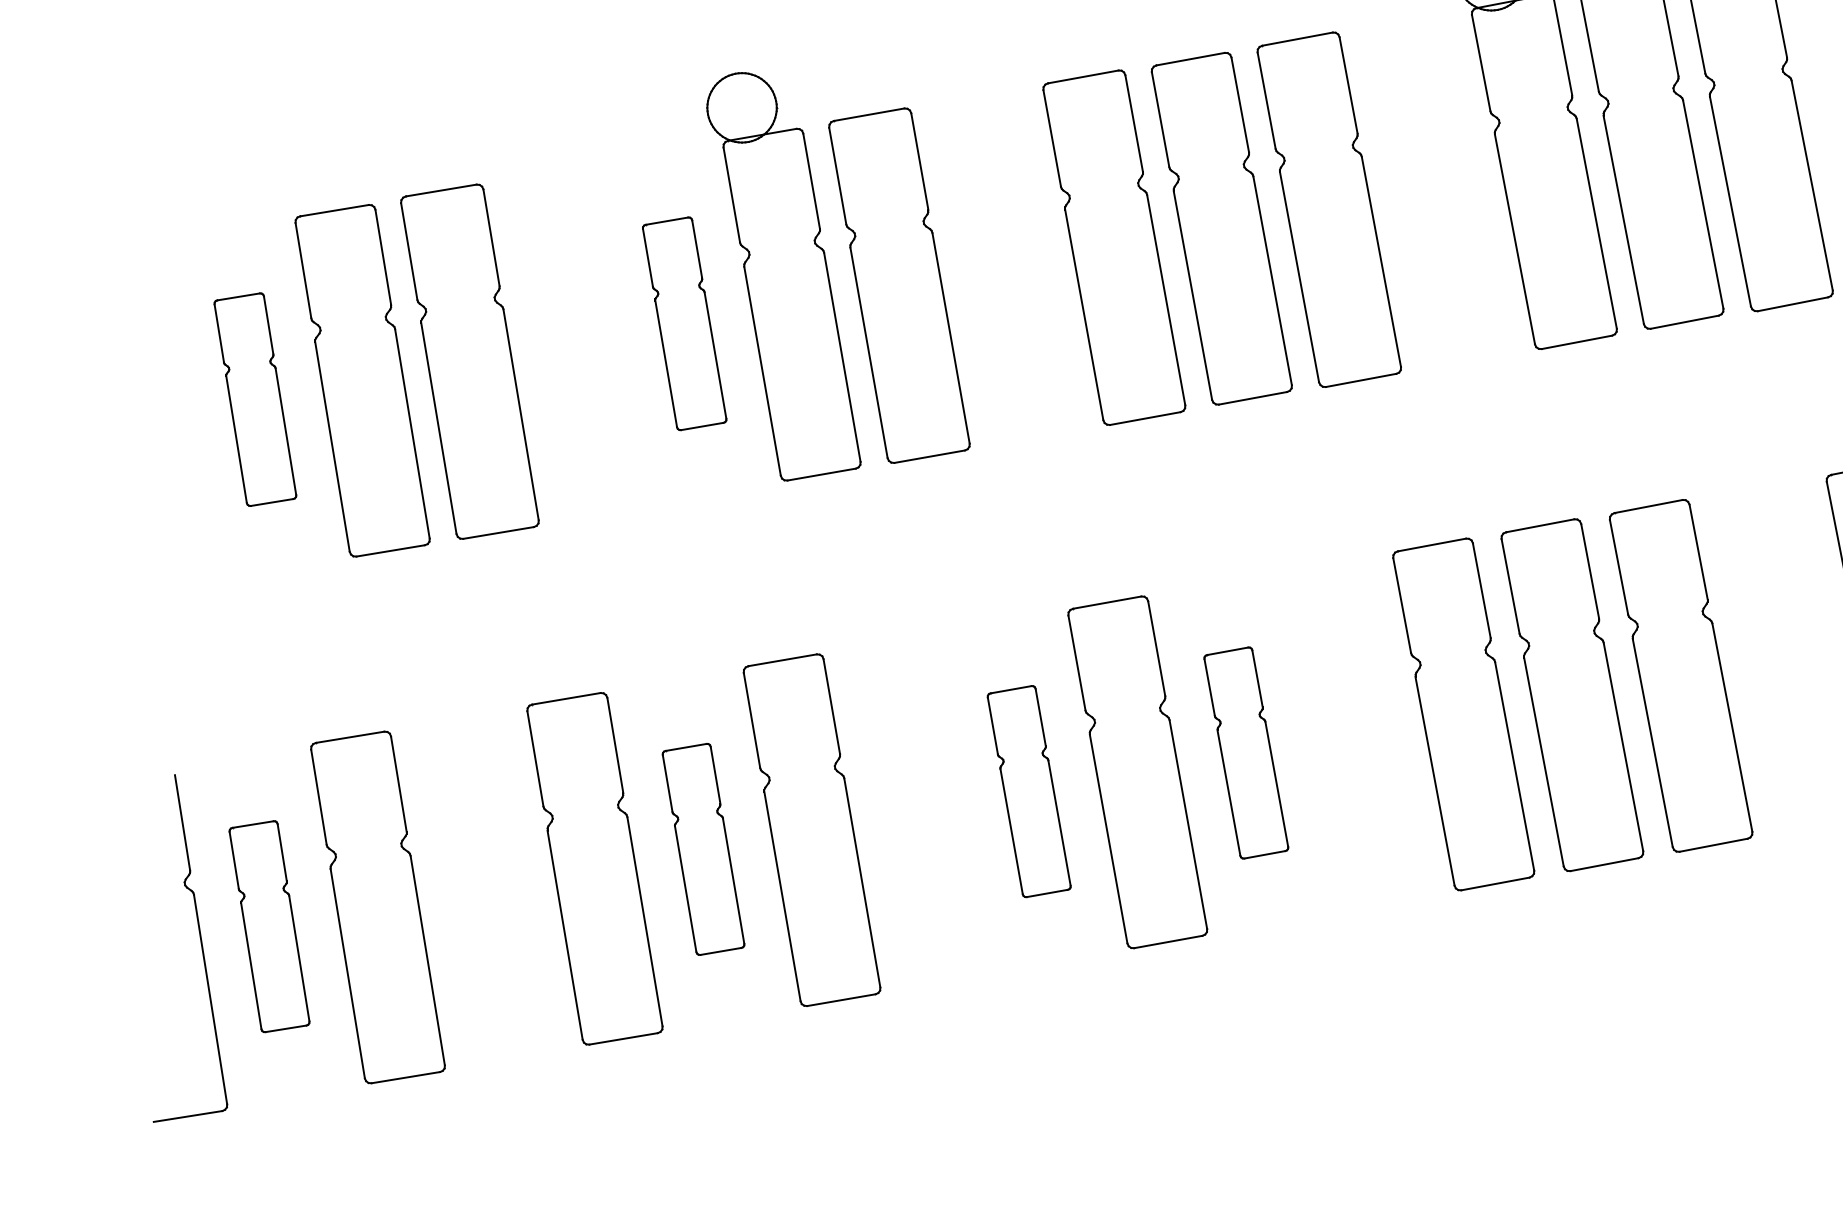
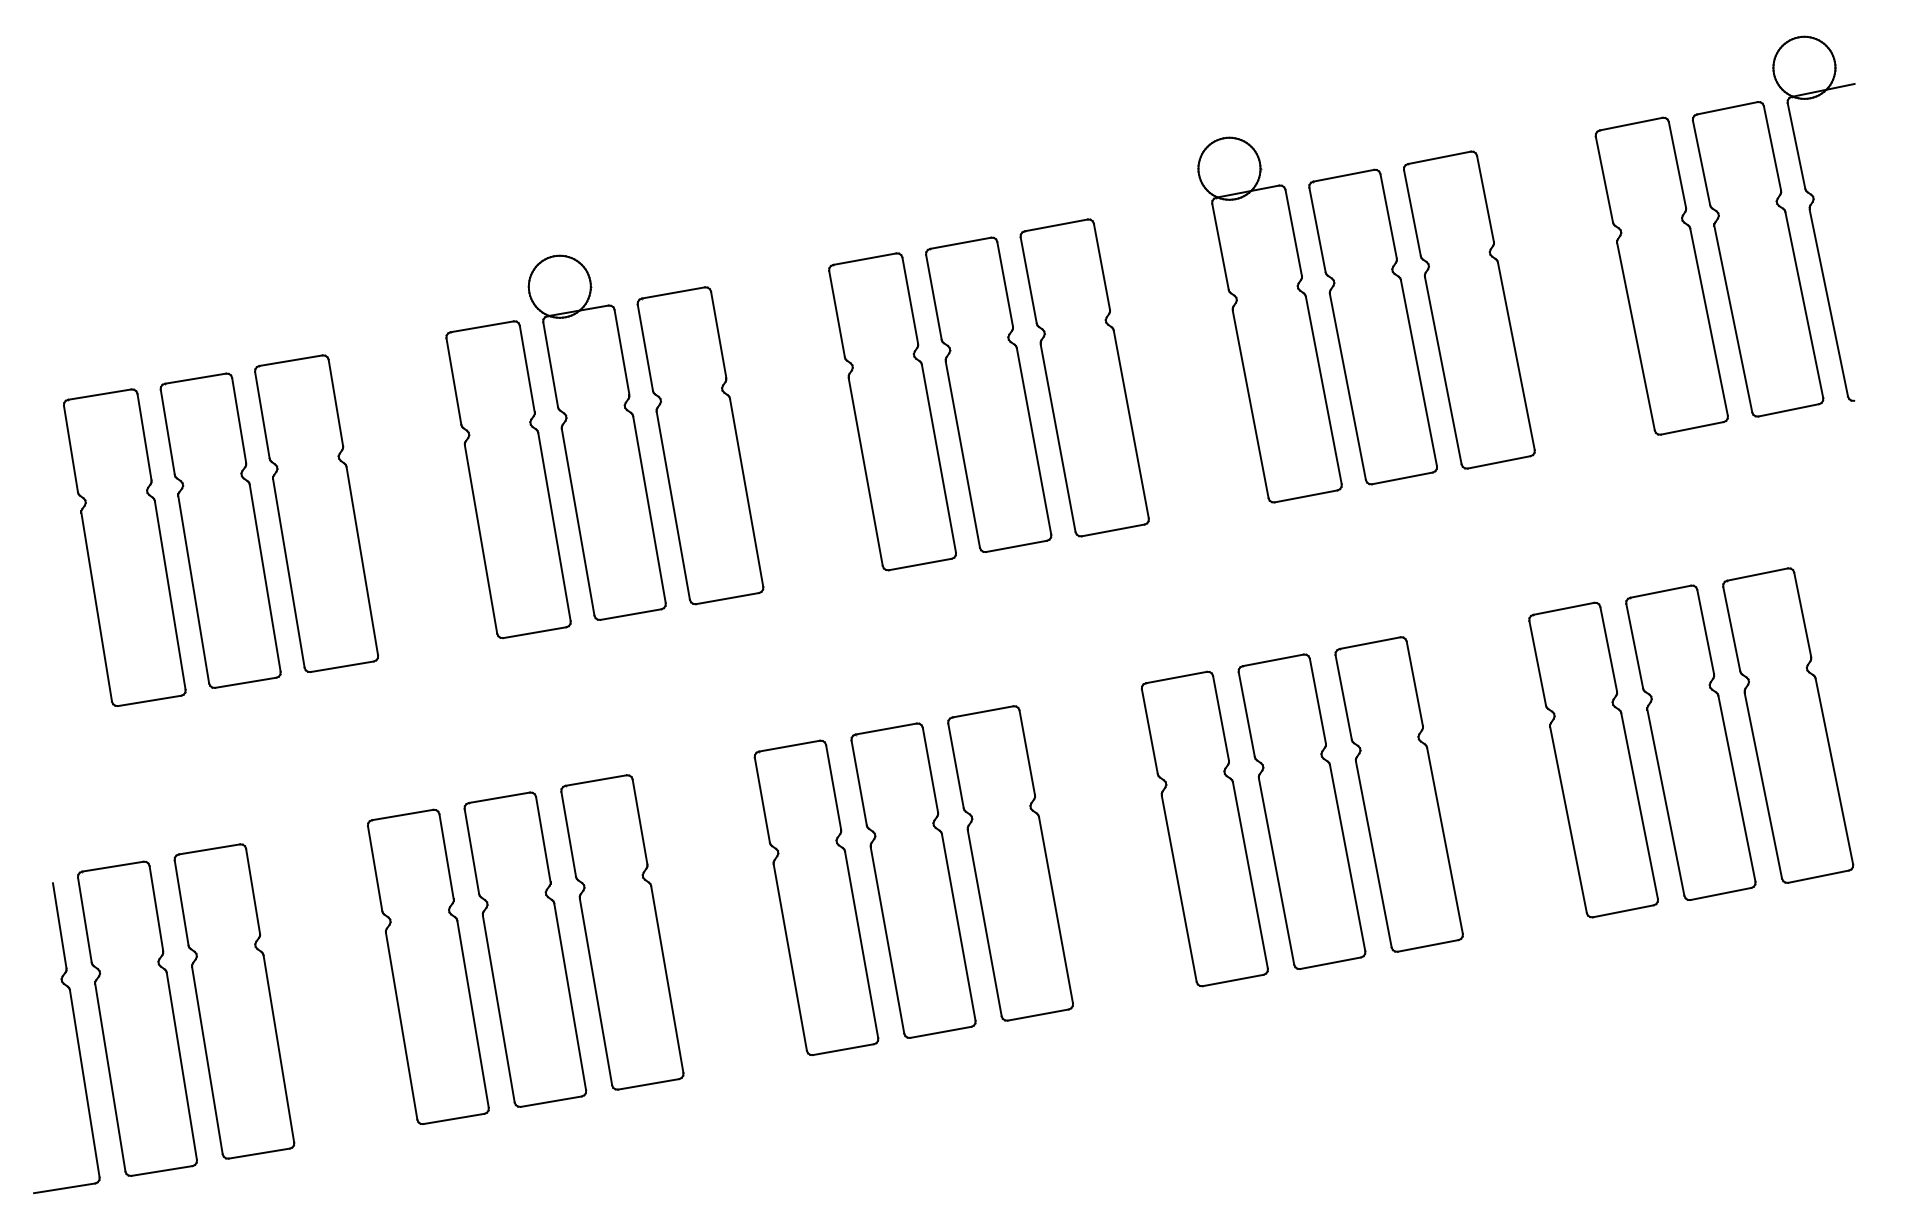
part: (684, 323) -> (508, 479), size x1.67
part: (255, 399) -> (124, 547), size x1.67
part: (1246, 753) -> (1010, 863), size x1.67
part: (1029, 791) -> (816, 897), size x1.67
part: (703, 849) -> (525, 949), size x1.67
part: (269, 926) -> (137, 1018), size x1.67

